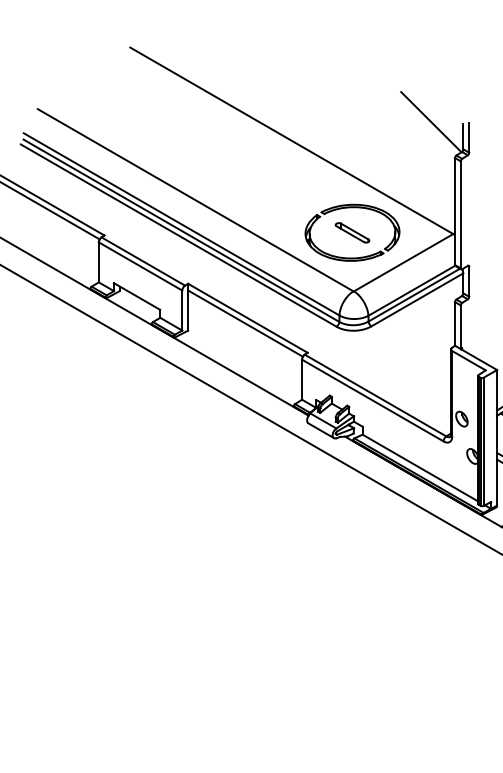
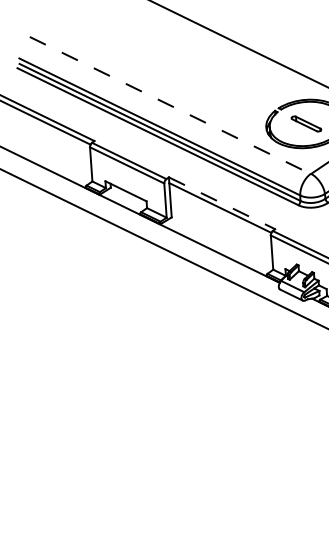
line: (196, 200) -> (171, 105), solid -> dashed
line: (247, 318) -> (221, 203), solid -> dashed

